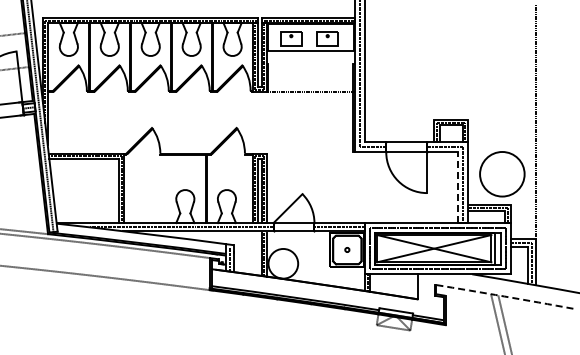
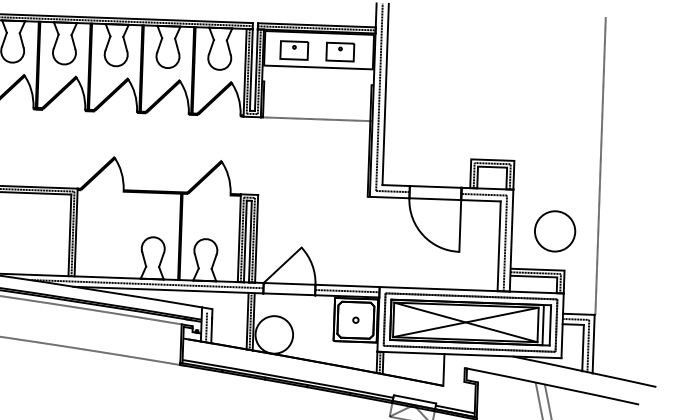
circle: (501, 174) -> (554, 231), size x0.71
line: (458, 187) -> (499, 246), dashed -> solid
arc: (504, 296) -> (552, 386), dashed -> solid

